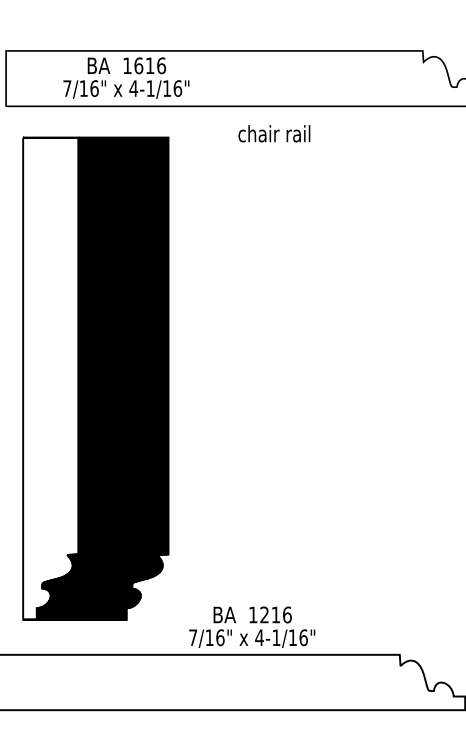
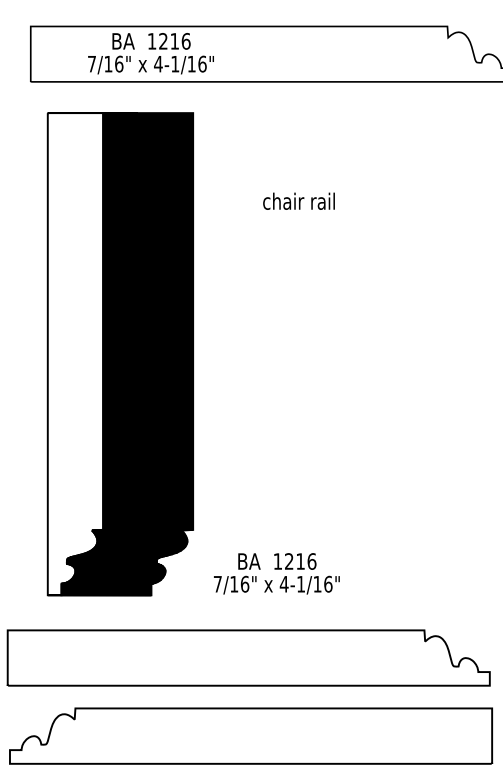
text: (138, 65) -> (163, 41), 1616 -> 1216
text: (273, 132) -> (298, 200), moved
text: (251, 626) -> (276, 573), moved

